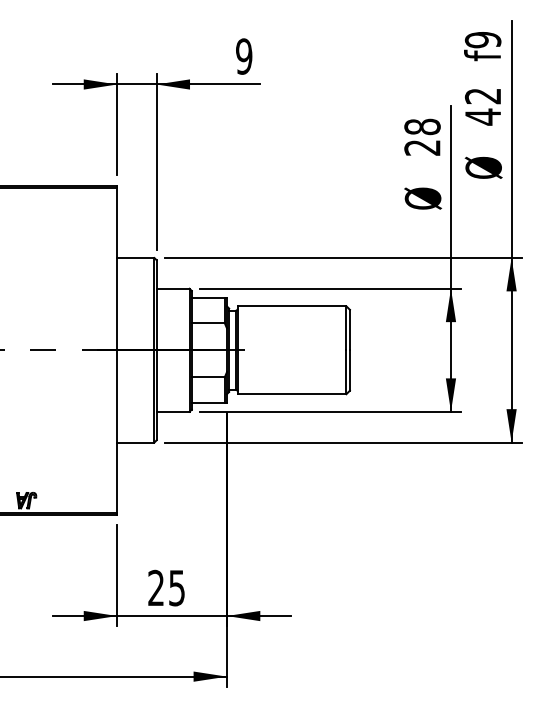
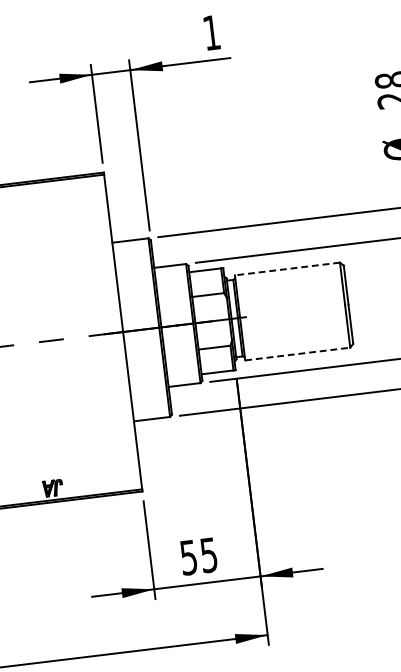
text: (244, 56) -> (212, 32), 9 -> 1
line: (291, 306) -> (286, 269), solid -> dashed
line: (292, 394) -> (298, 354), solid -> dashed
text: (155, 587) -> (188, 557), 25 -> 55

